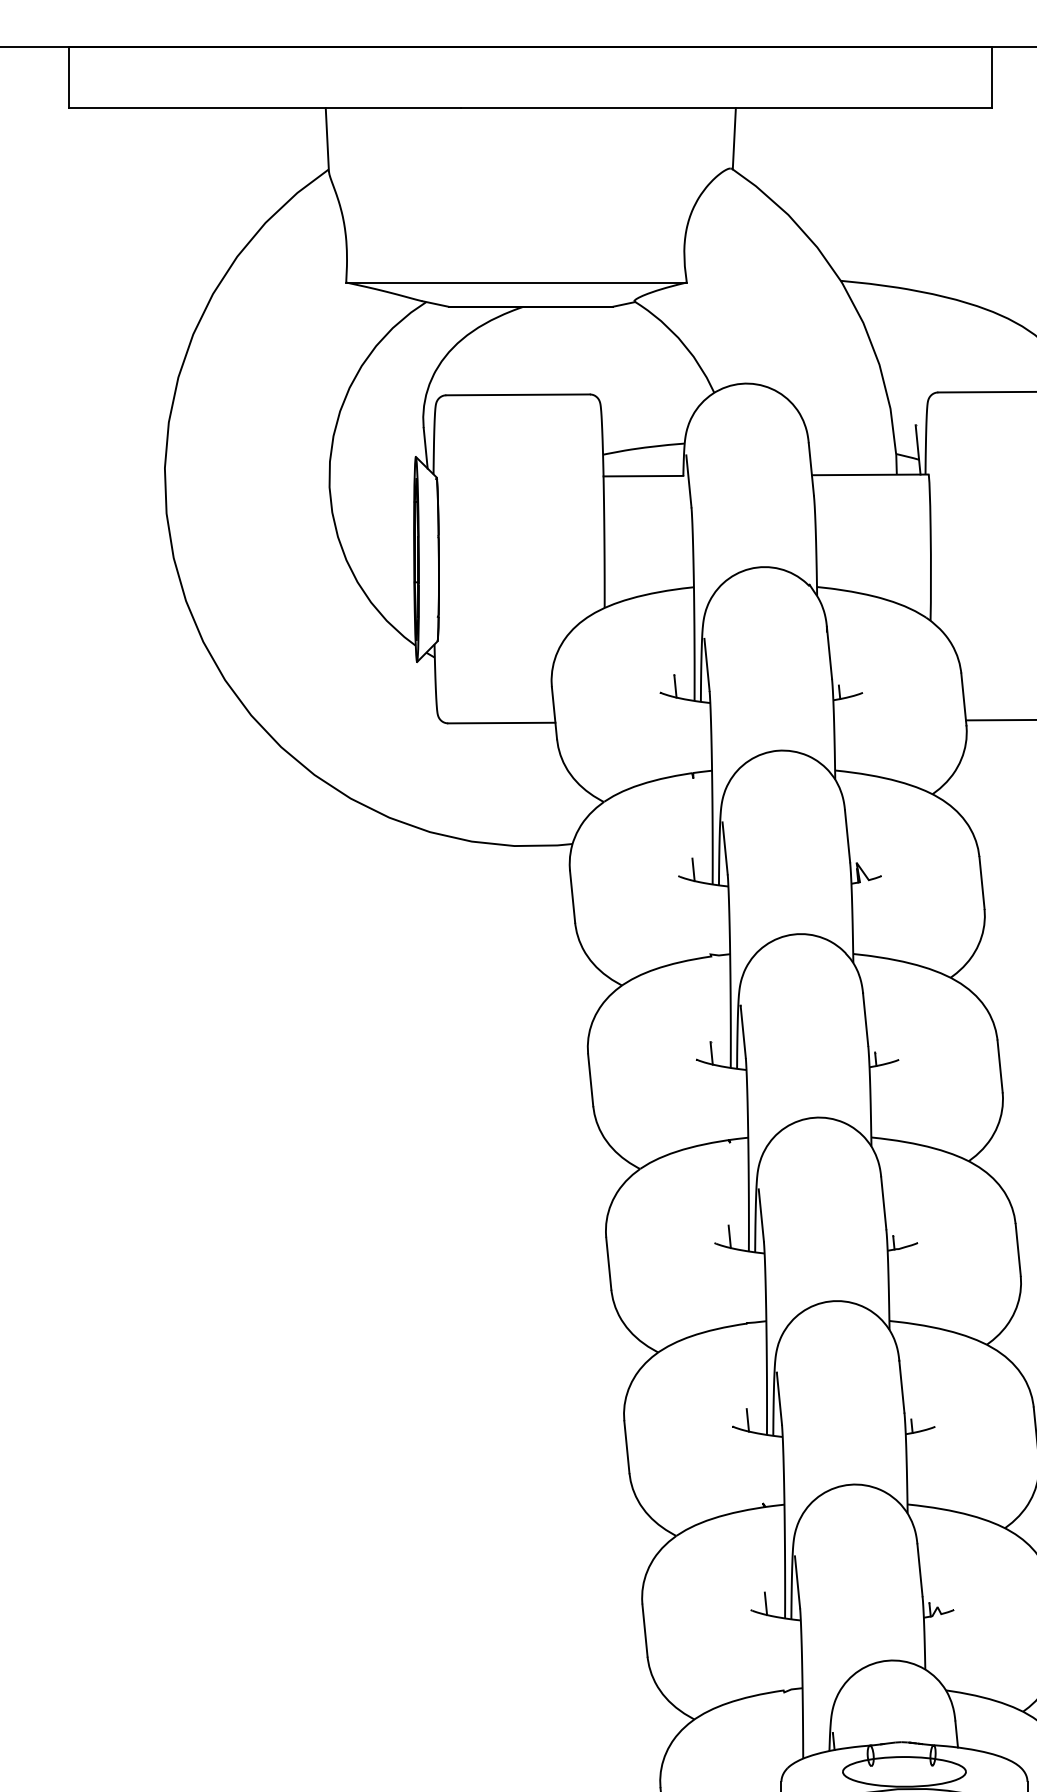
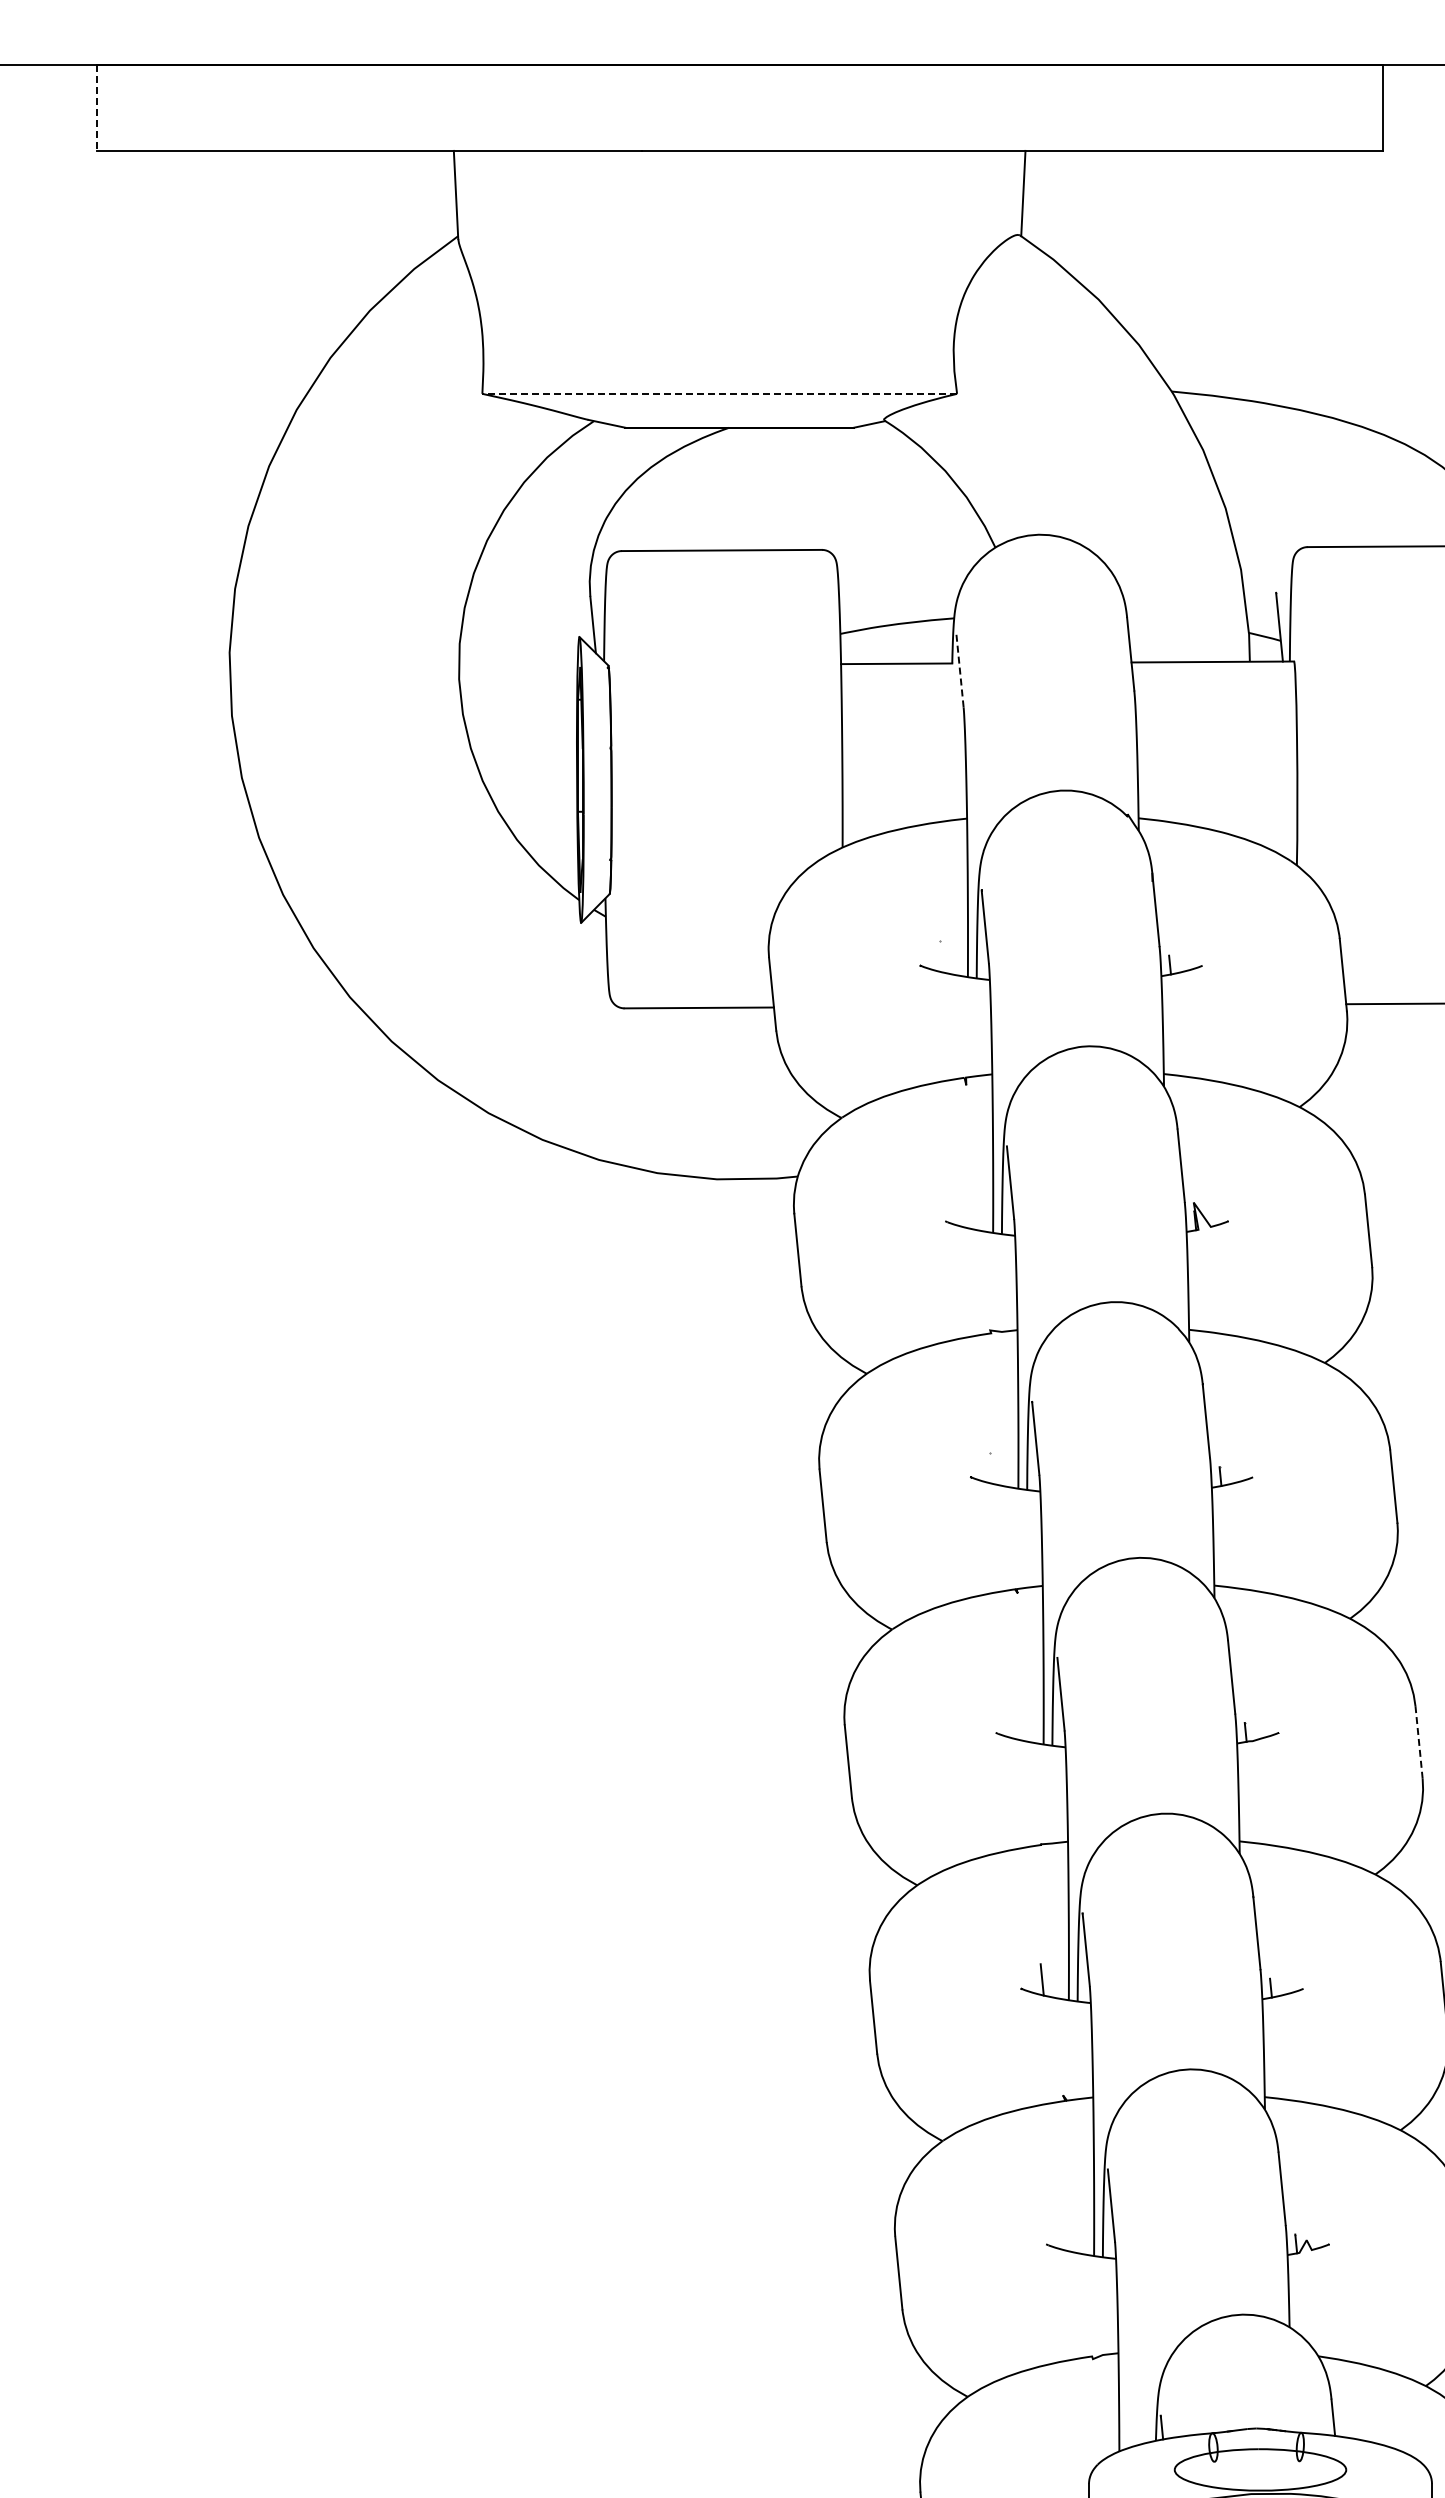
line: (69, 77) -> (96, 108), solid -> dashed
line: (516, 282) -> (719, 393), solid -> dashed
line: (689, 480) -> (960, 670), solid -> dashed
line: (674, 686) -> (940, 956), removed
line: (693, 869) -> (966, 1212), removed
line: (711, 1053) -> (991, 1468), removed
line: (729, 1236) -> (1016, 1723), removed
line: (1018, 1249) -> (1419, 1741), solid -> dashed
line: (766, 1603) -> (1067, 2235), removed

